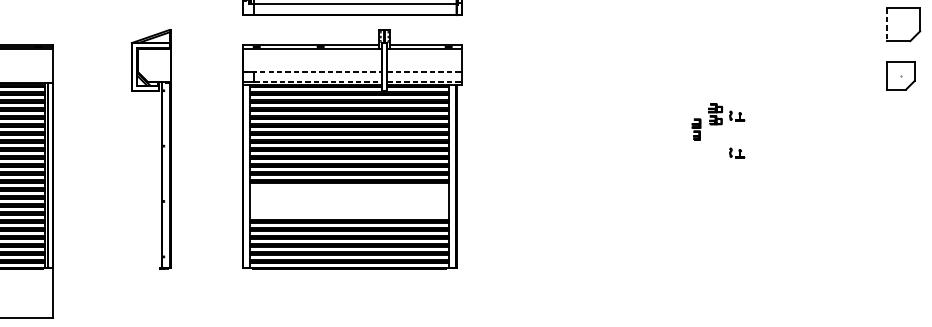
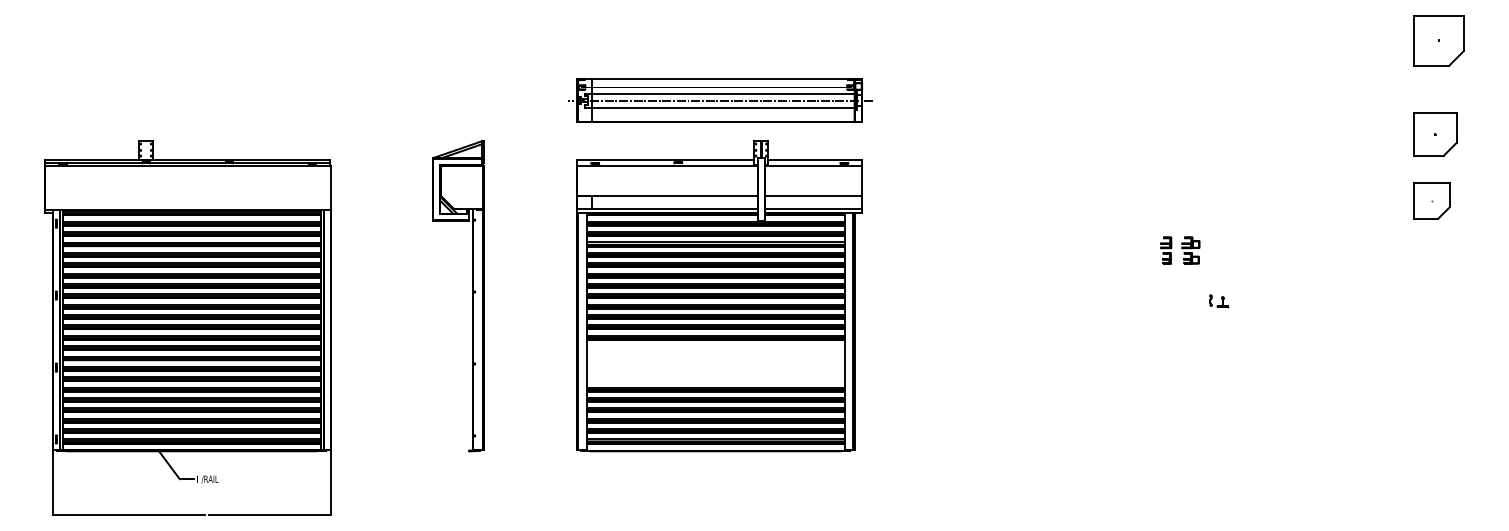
line: (887, 24) -> (1414, 134), dashed -> solid
line: (313, 71) -> (668, 195), dashed -> solid
line: (424, 71) -> (813, 195), dashed -> solid
line: (317, 81) -> (674, 208), dashed -> solid
line: (424, 81) -> (813, 208), dashed -> solid
part: (737, 116) -> (1219, 253), removed
part: (696, 129) -> (1166, 250), moved

